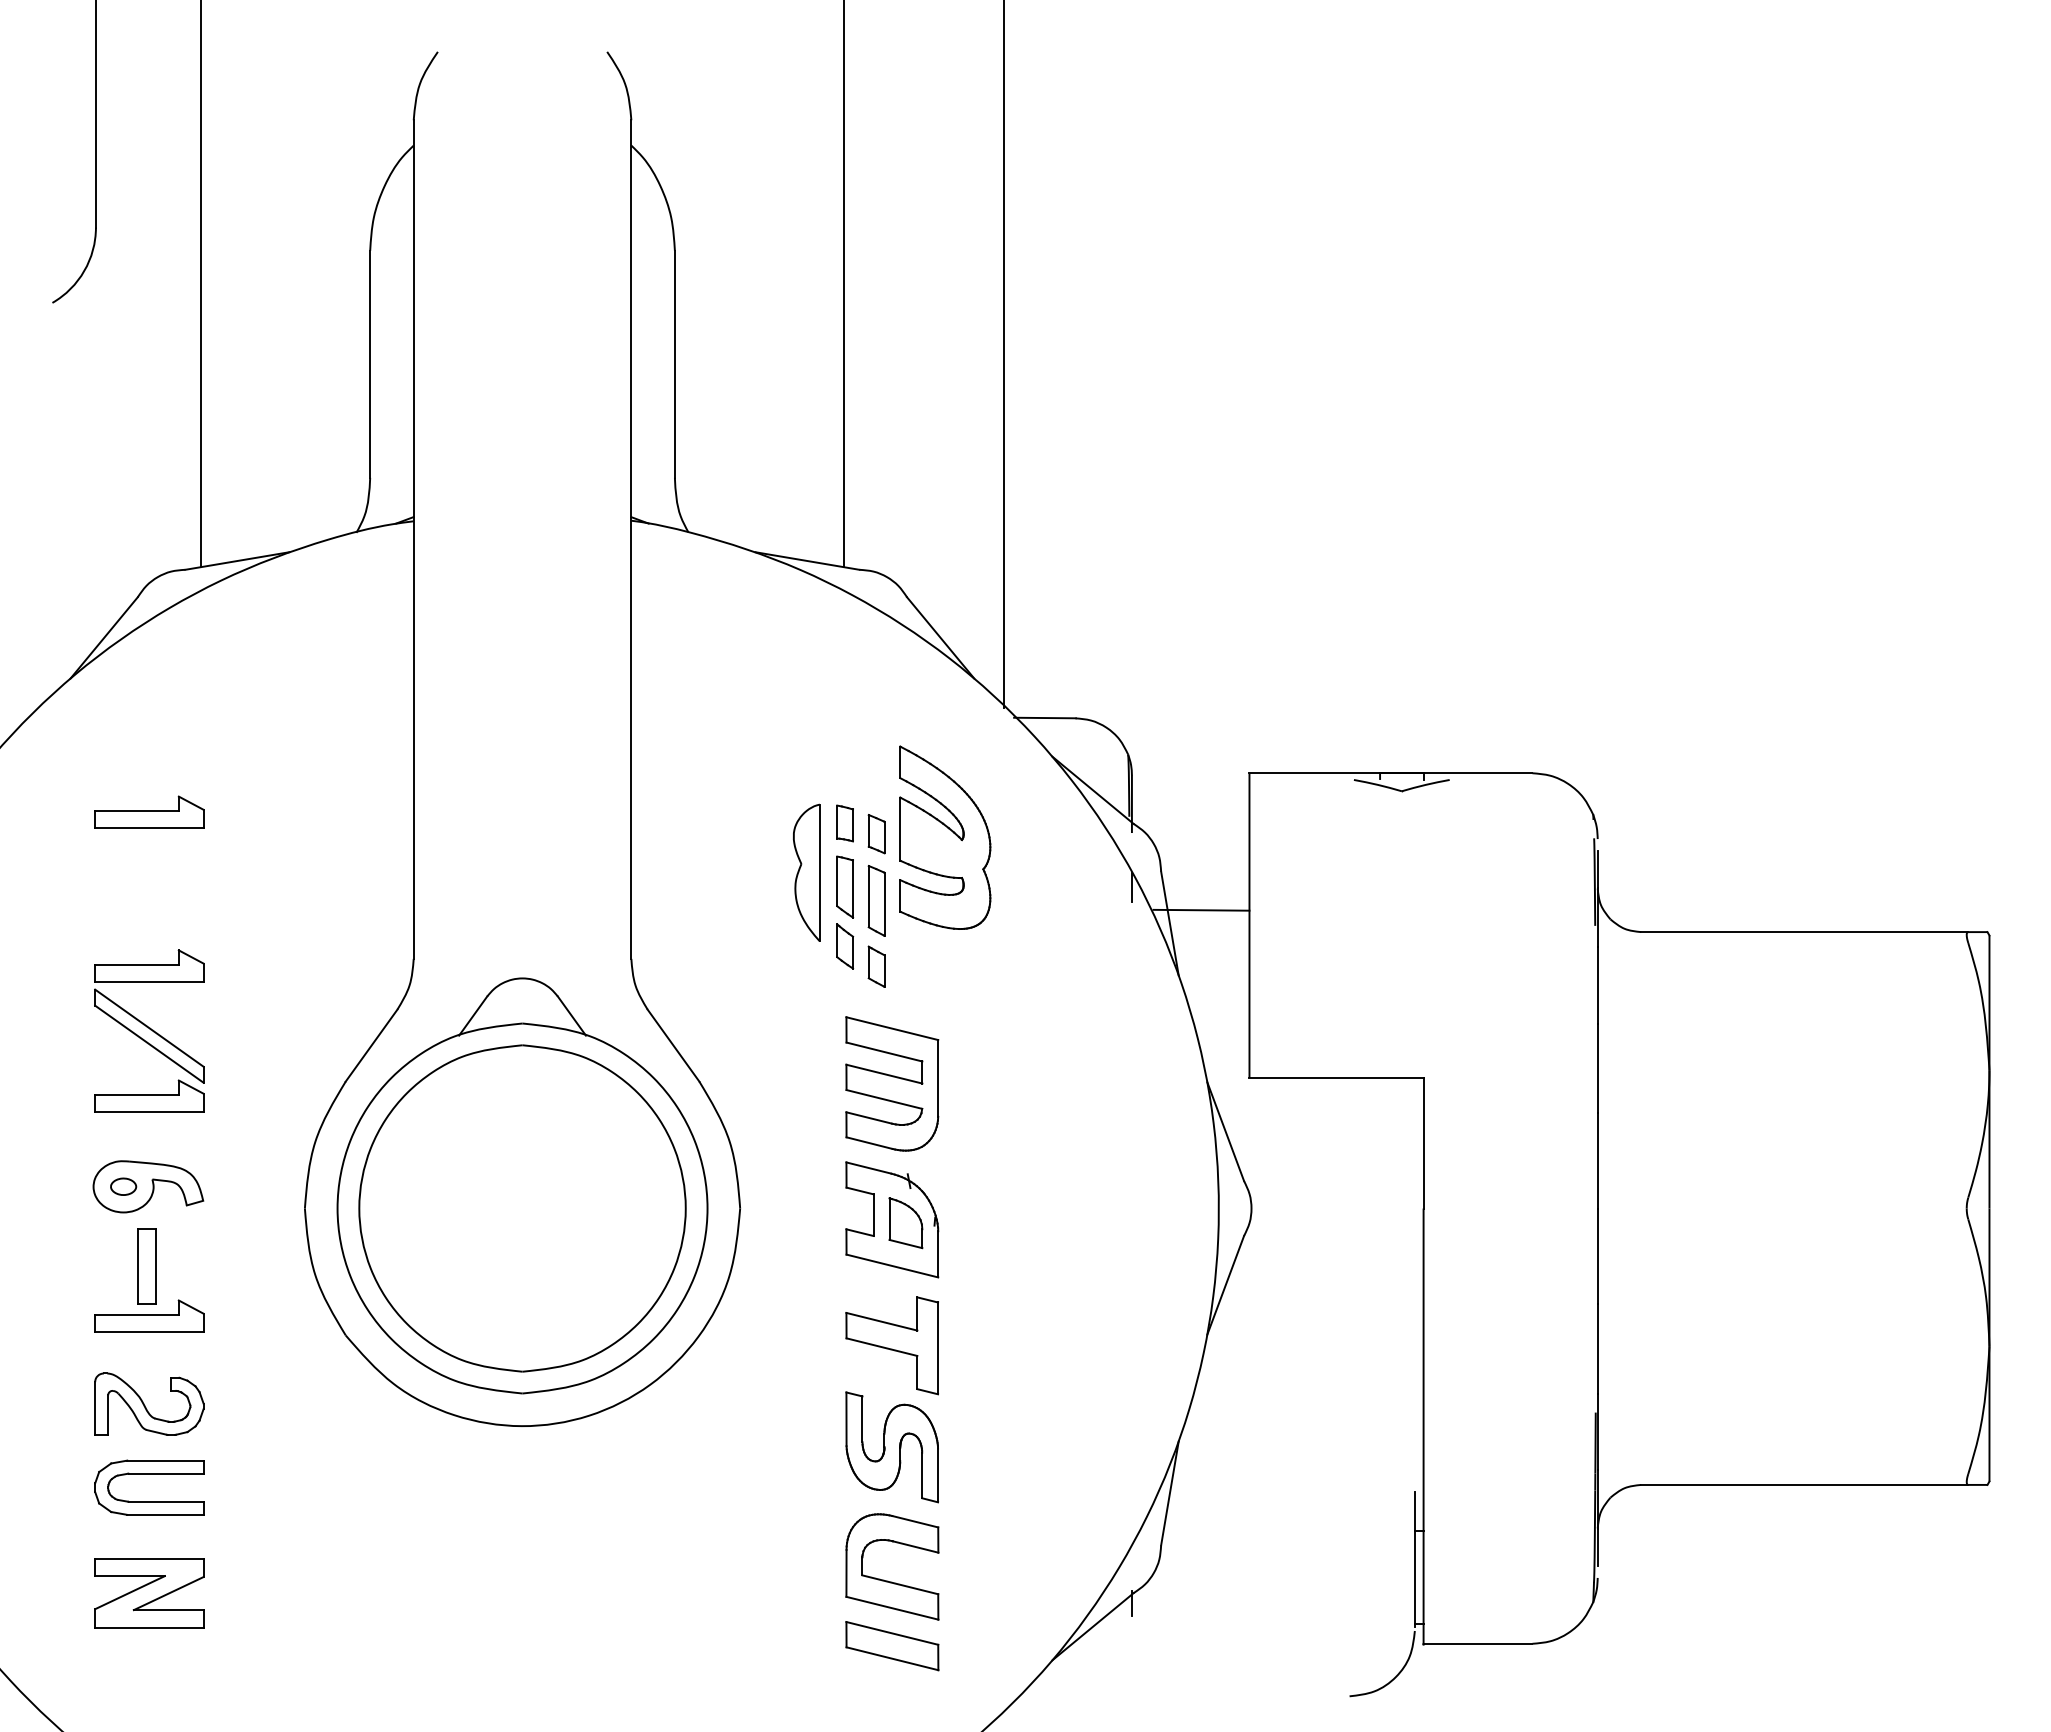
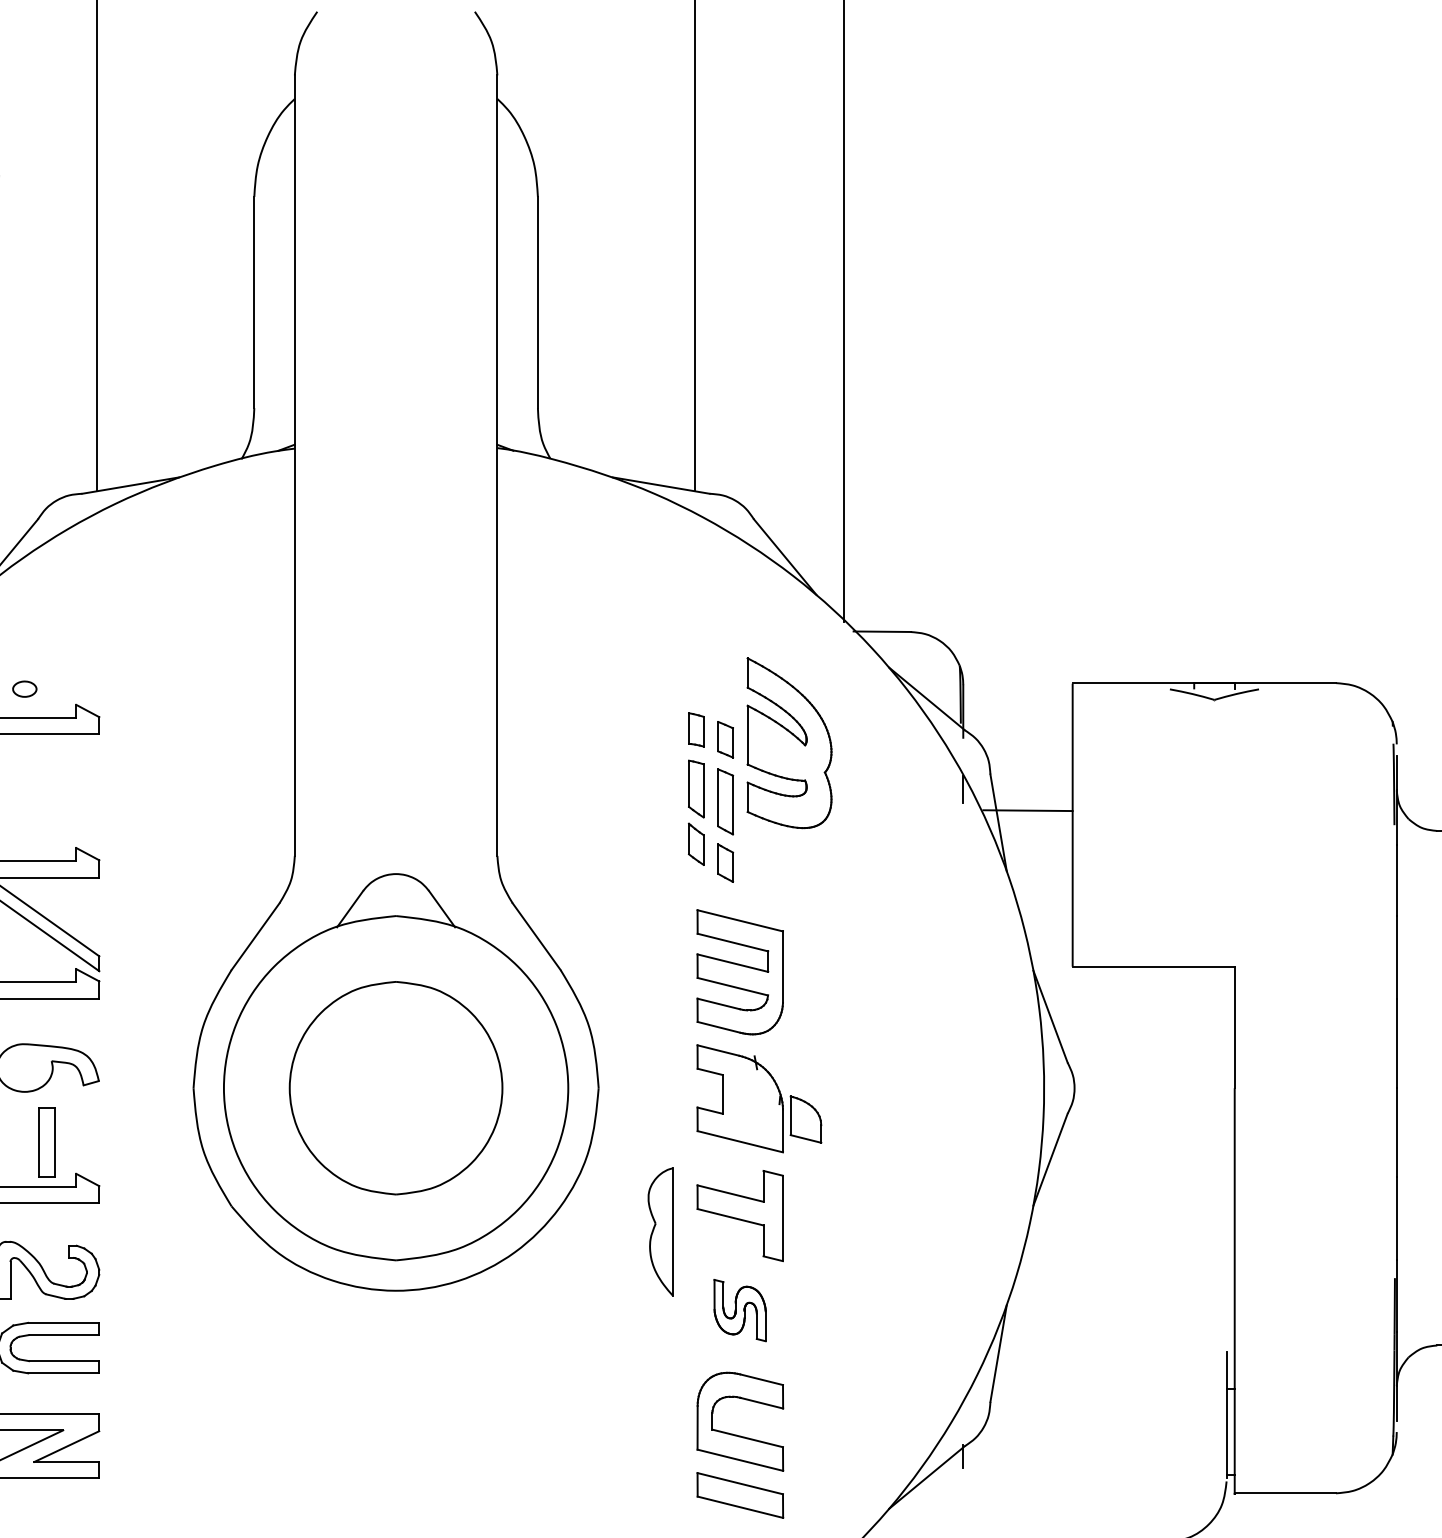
part: (806, 872) -> (660, 1231), moved
part: (123, 1186) -> (24, 688), moved
part: (522, 1208) -> (396, 1088), size x0.7
part: (905, 1223) -> (805, 1119), moved
part: (891, 1447) -> (739, 1310), size x0.6

